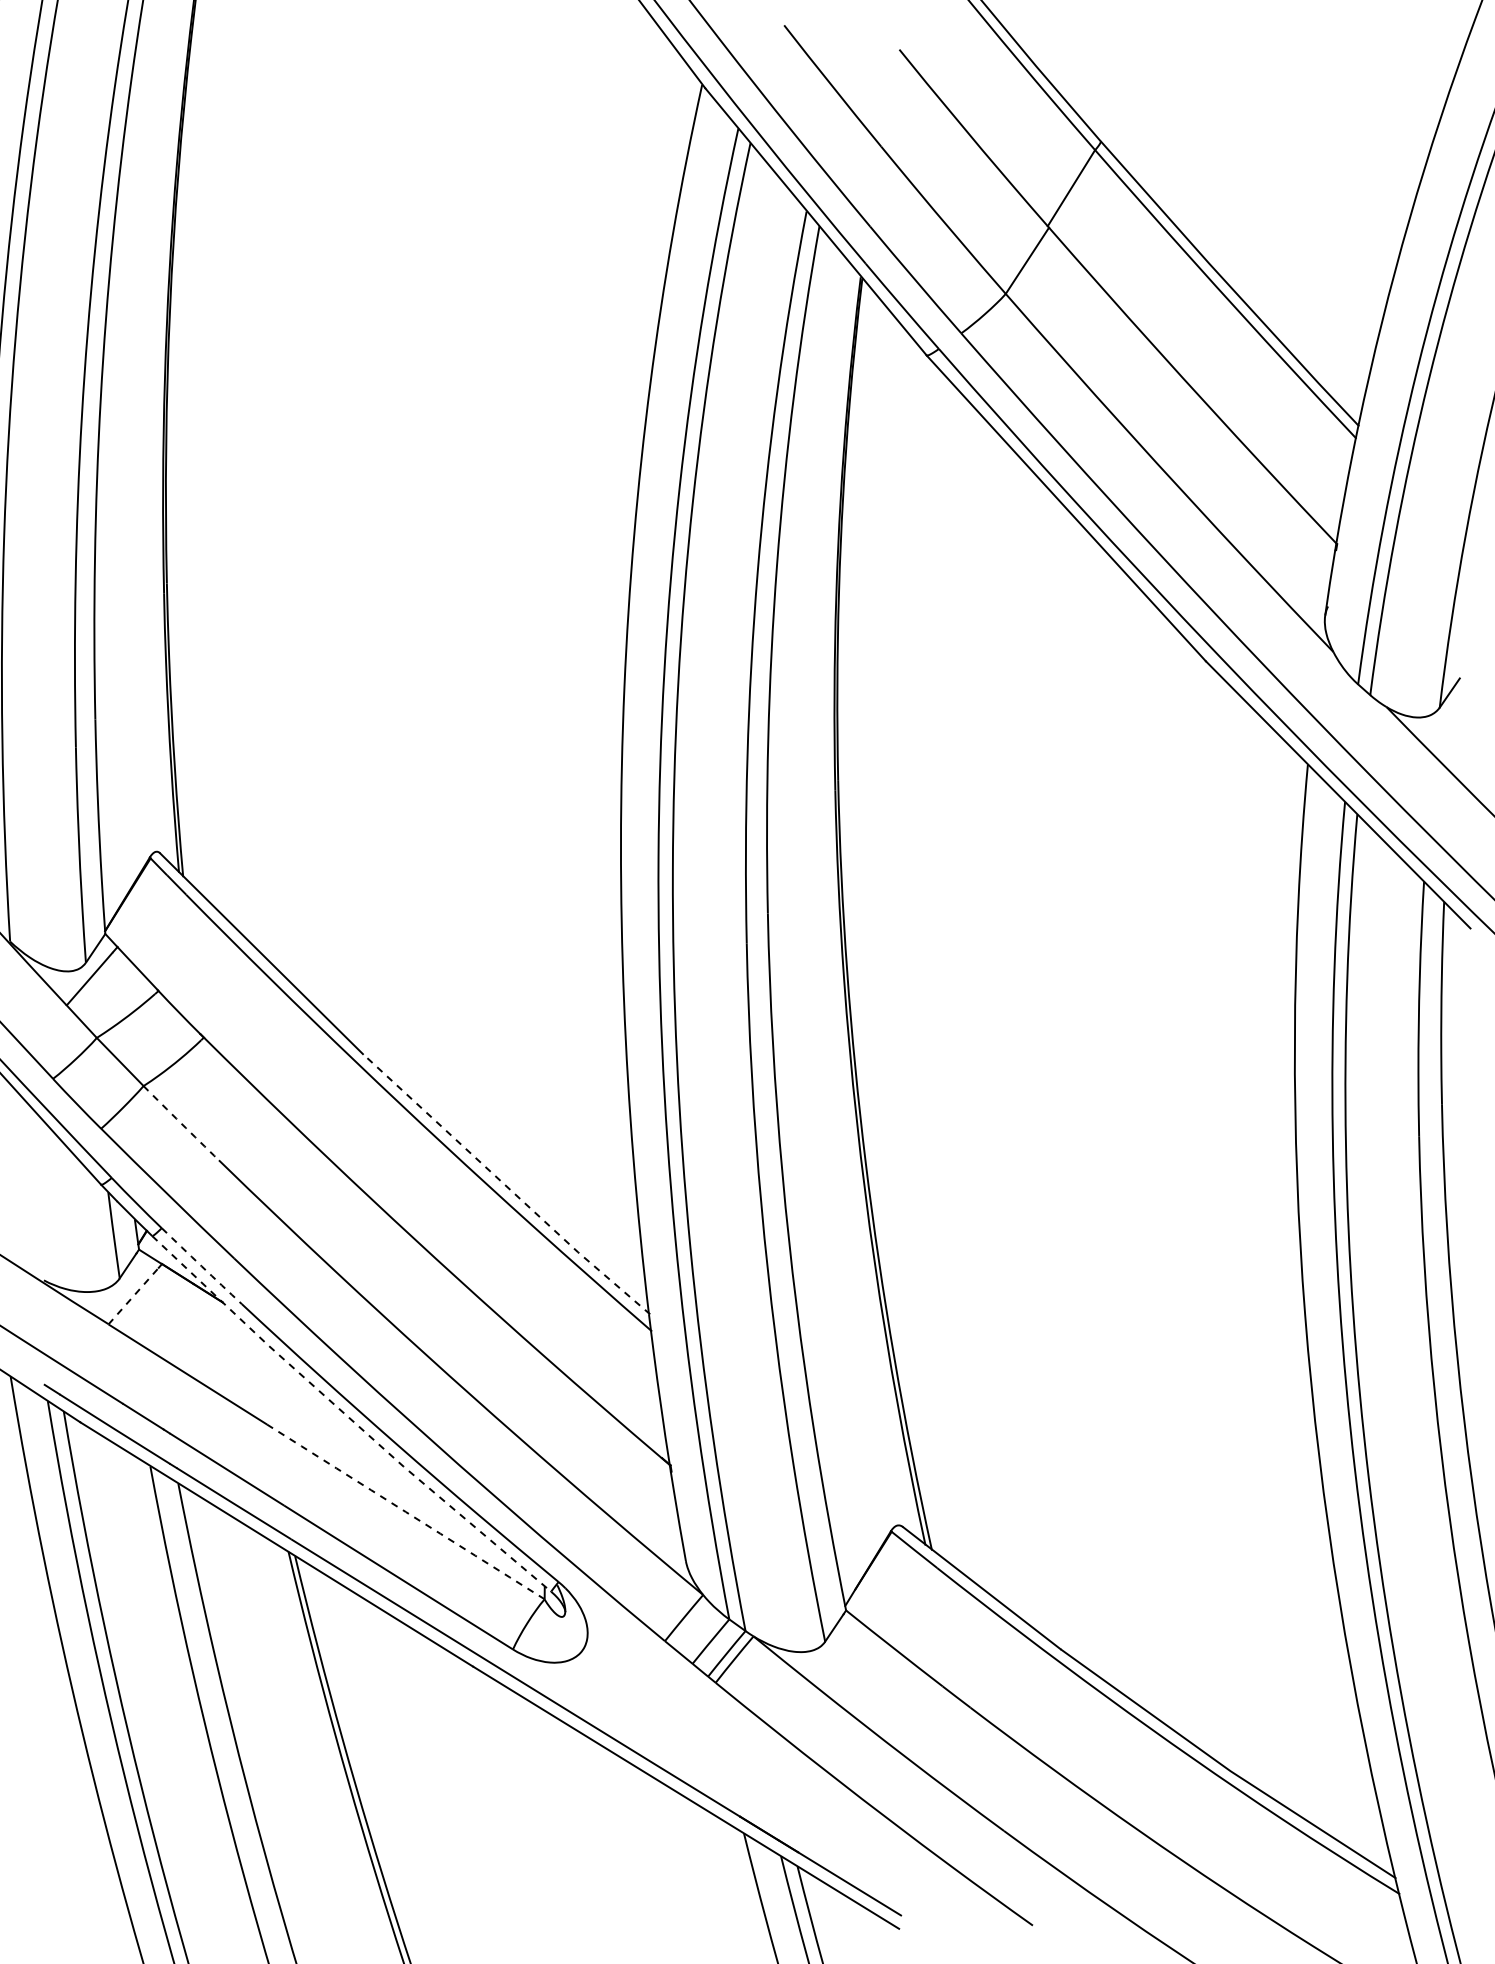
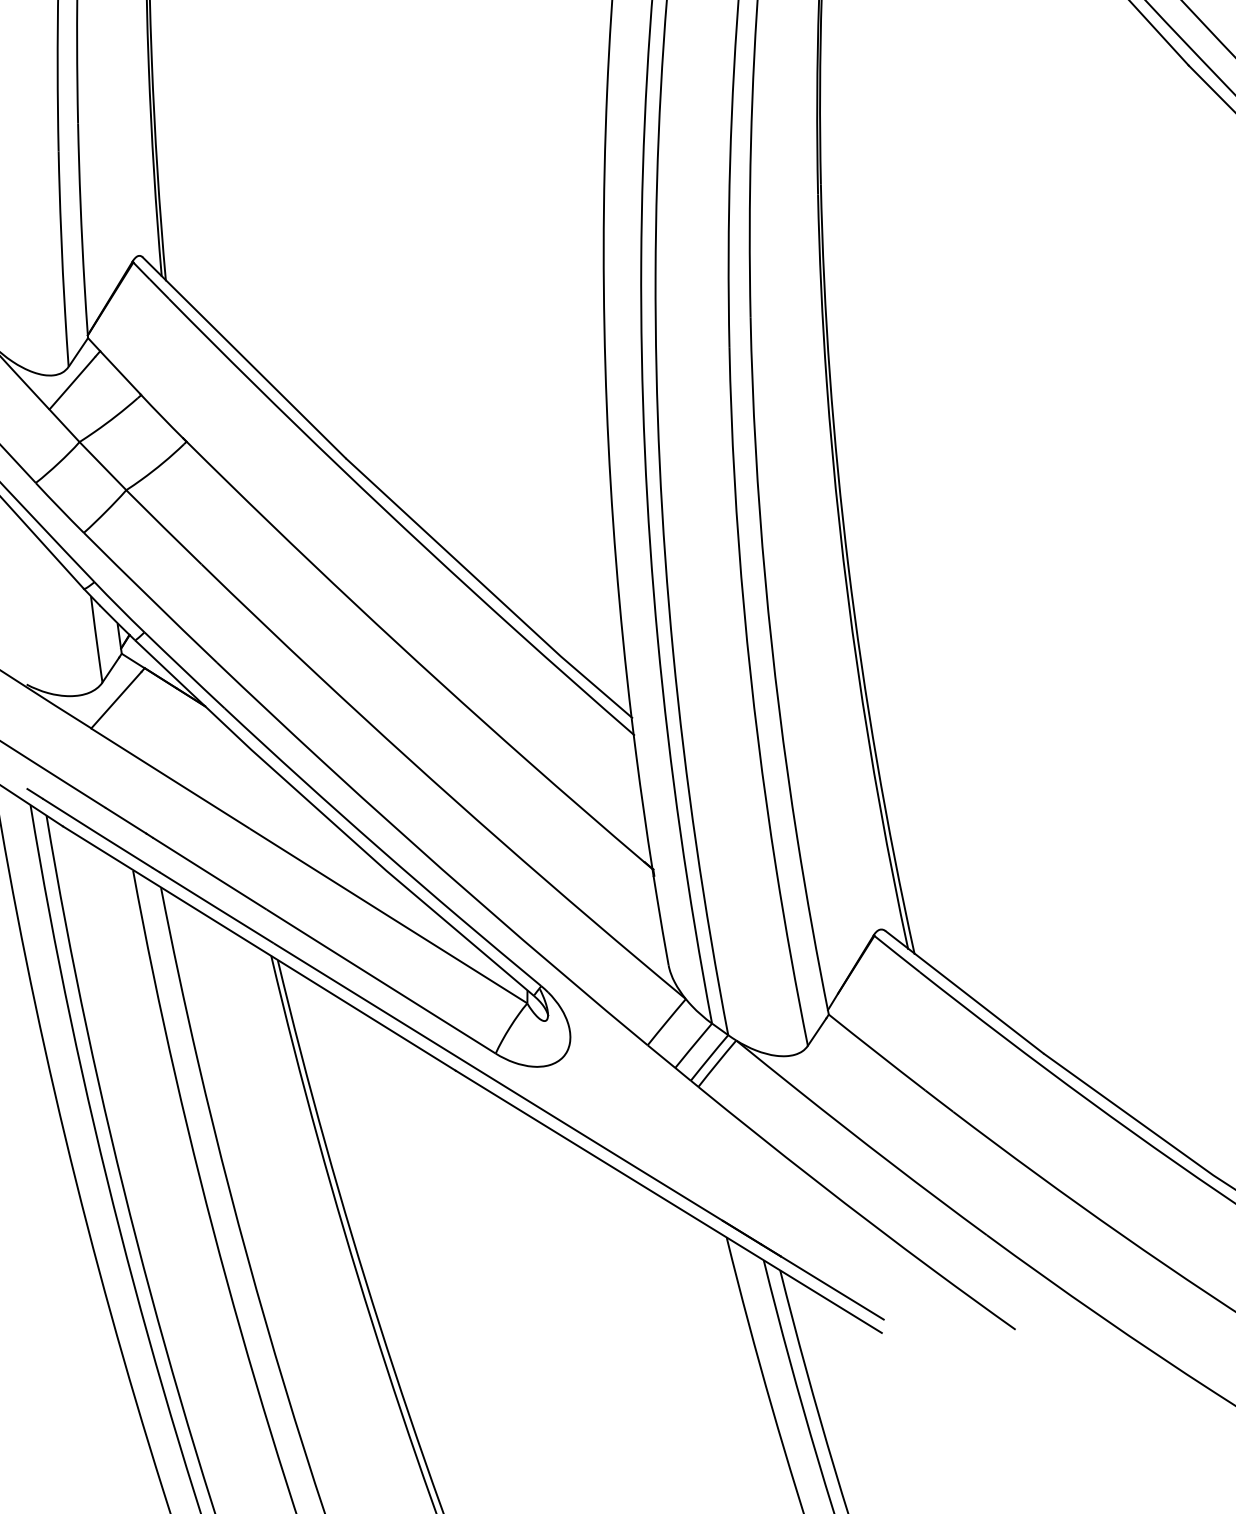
arc: (181, 1123) -> (164, 527), dashed -> solid
line: (506, 1186) -> (489, 590), dashed -> solid
arc: (201, 1266) -> (184, 670), dashed -> solid
line: (133, 1296) -> (116, 700), dashed -> solid
line: (348, 1417) -> (331, 821), dashed -> solid
arc: (405, 1511) -> (388, 915), dashed -> solid

